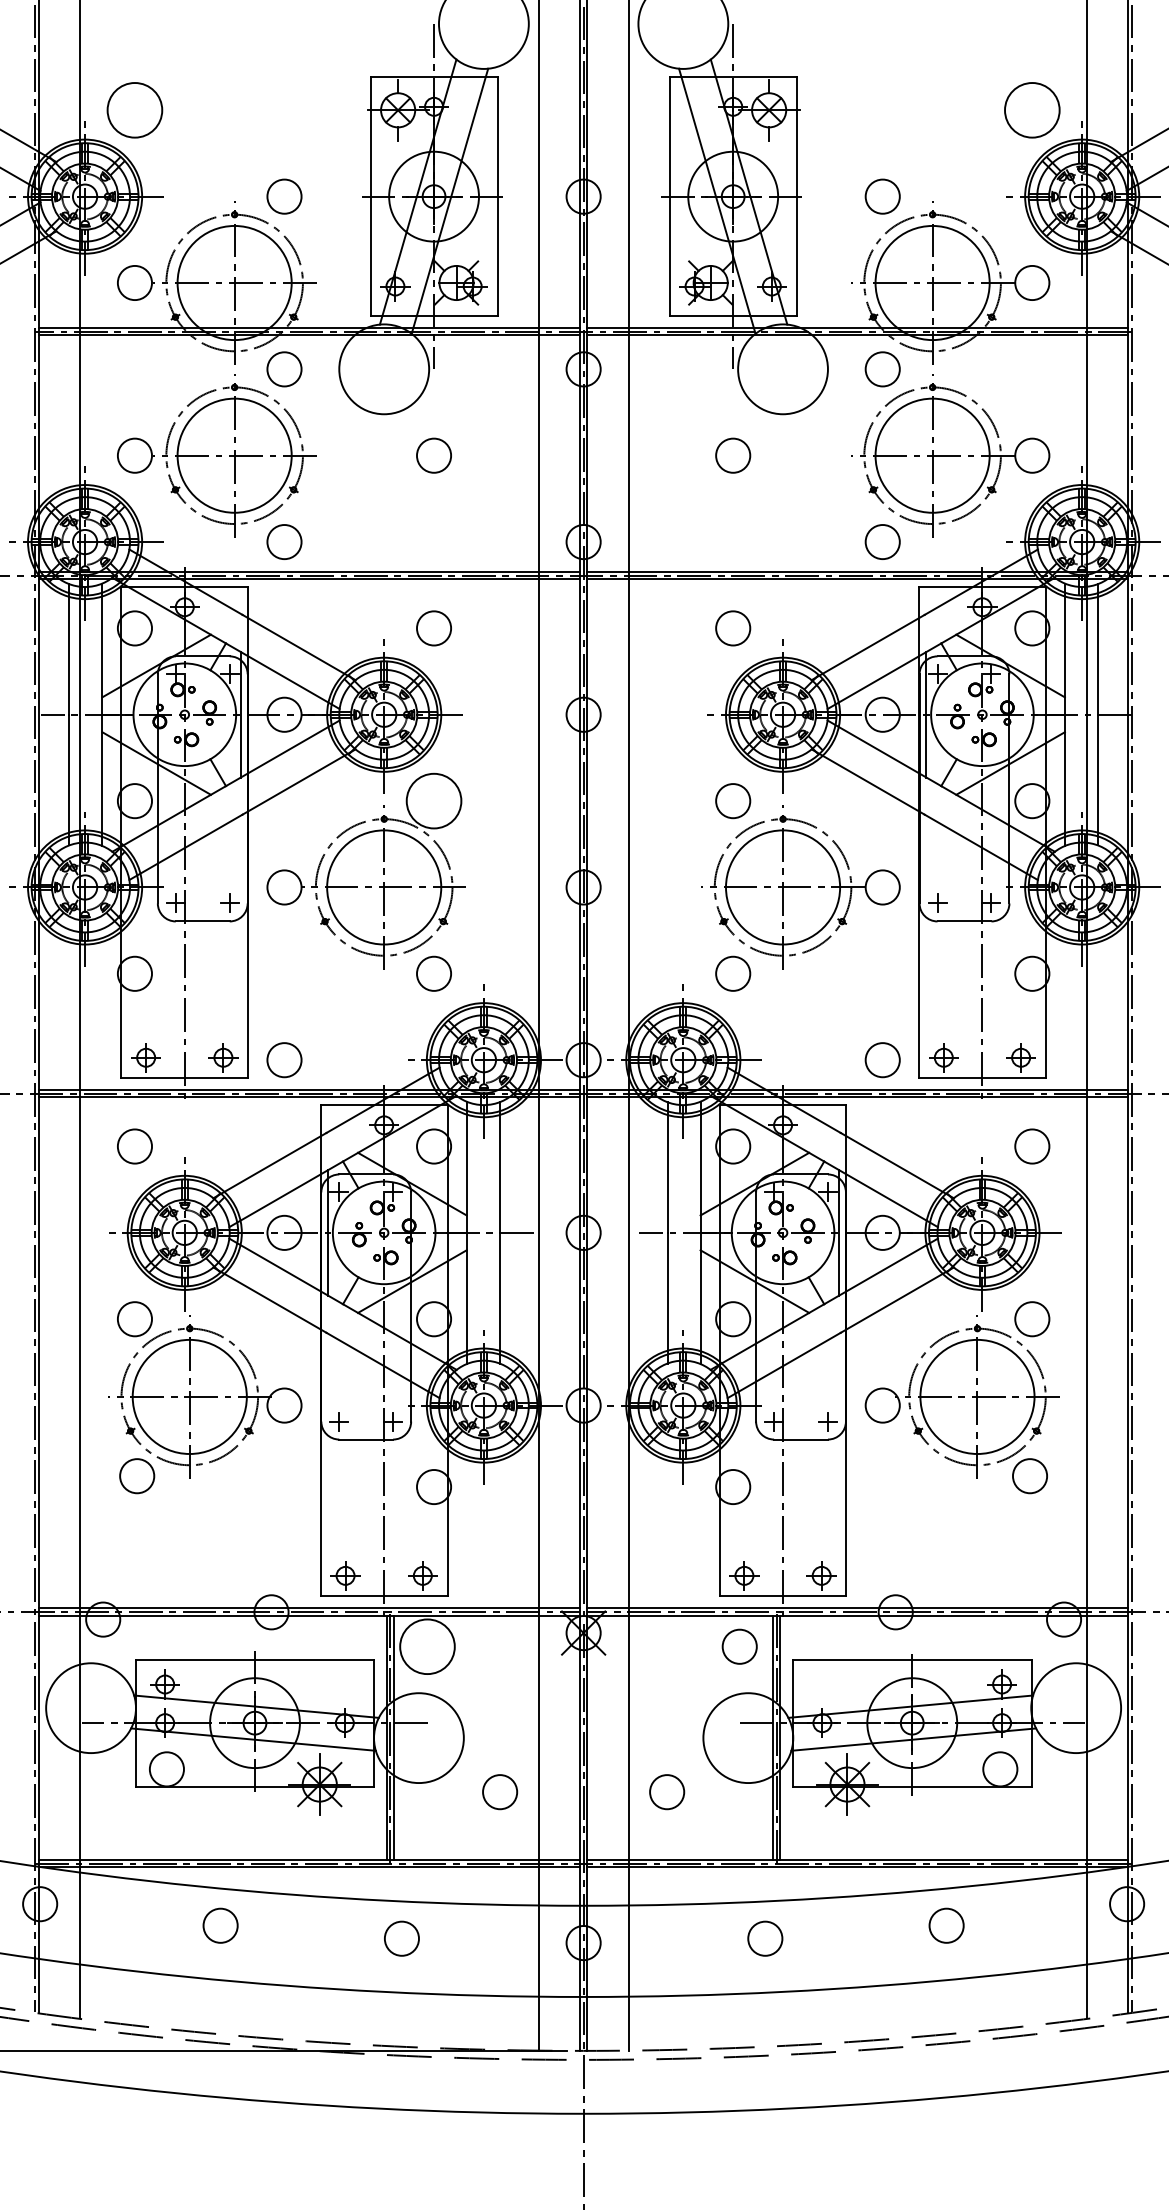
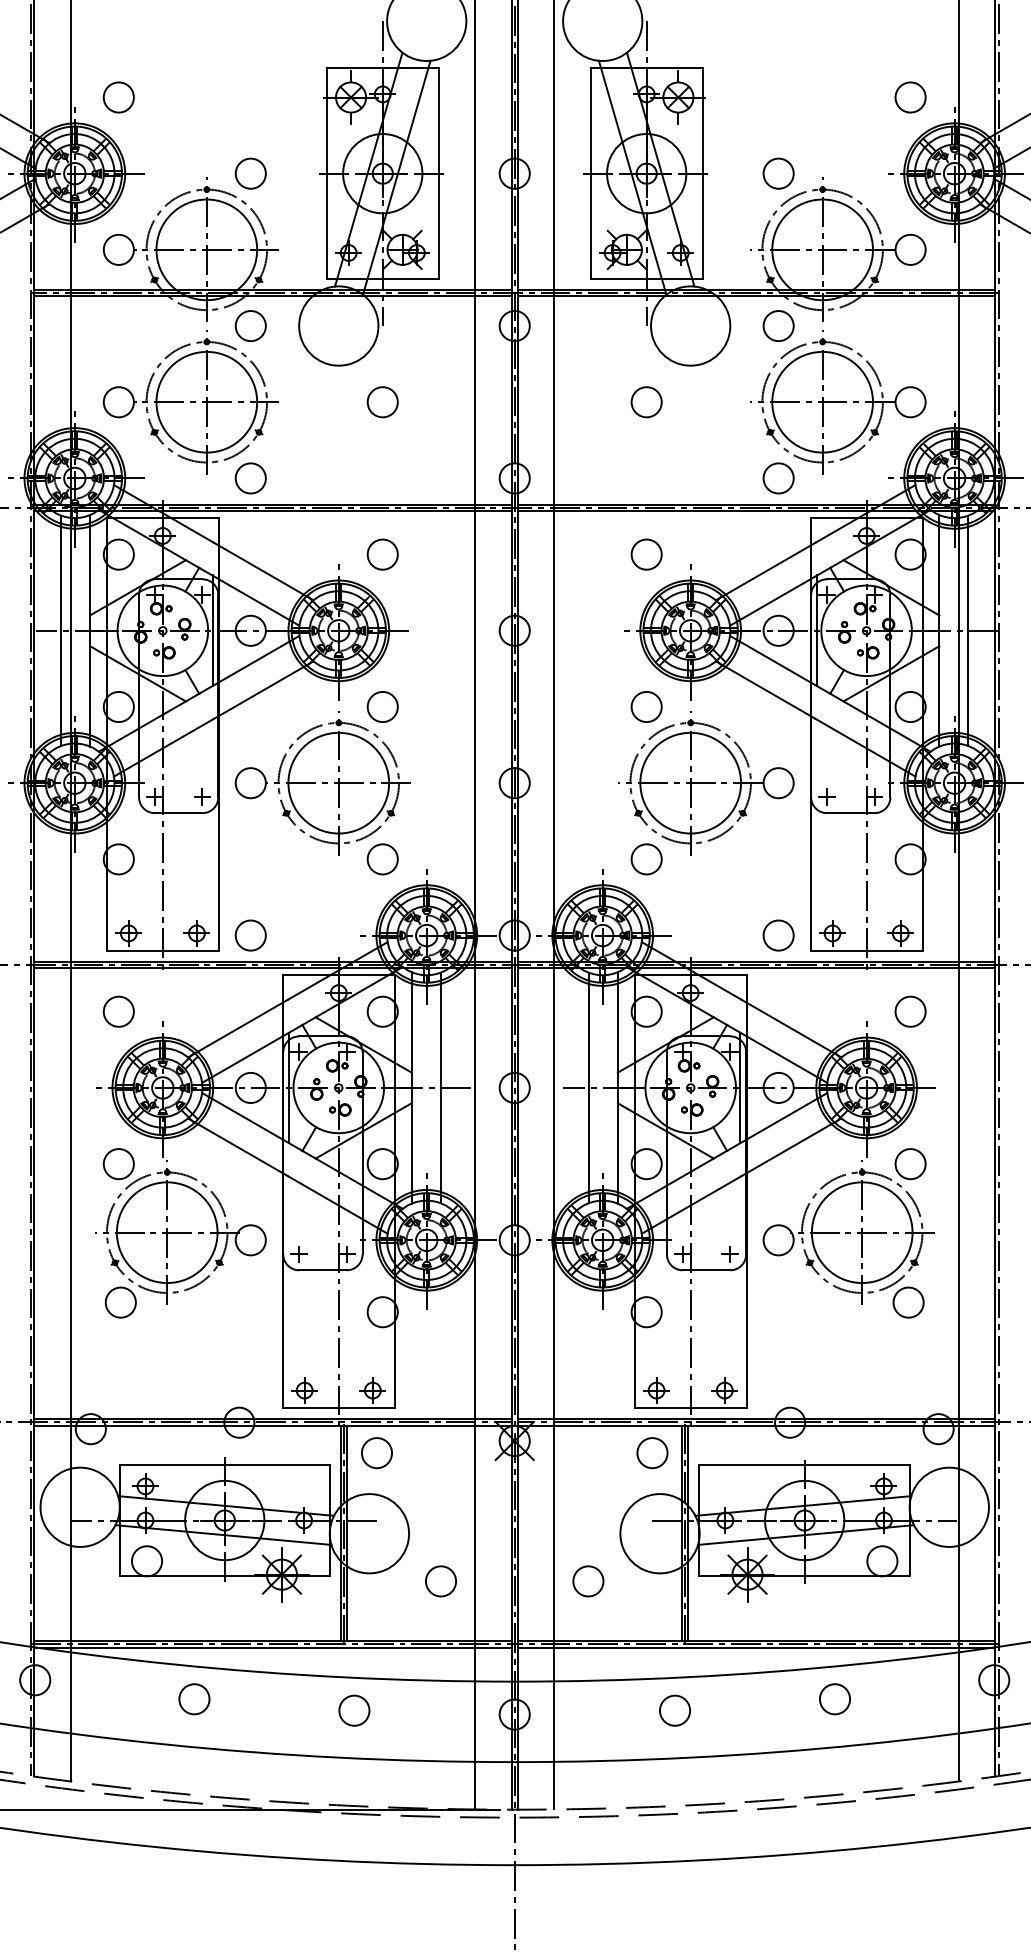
circle: (134, 110) -> (118, 97), size x0.62
circle: (1032, 110) -> (910, 97), size x0.62
circle: (433, 800) -> (382, 706), size x0.62
circle: (426, 1647) -> (376, 1453), size x0.62

